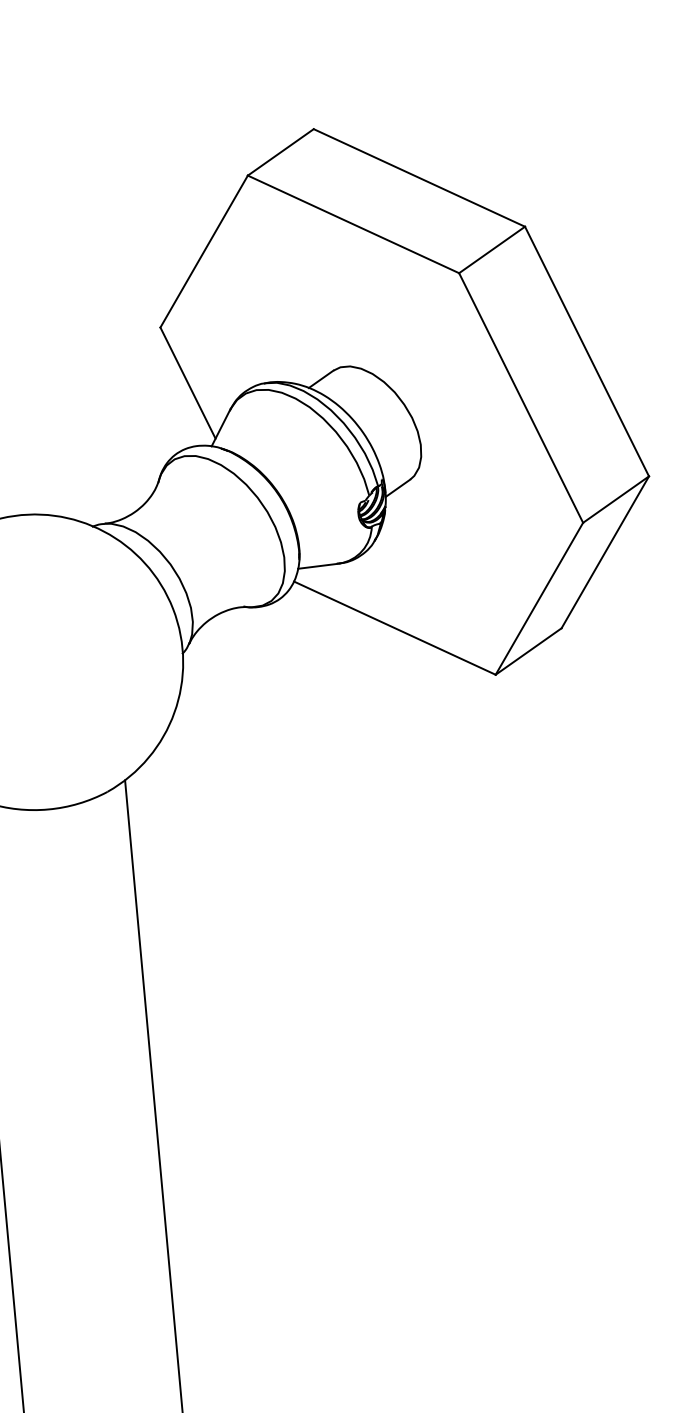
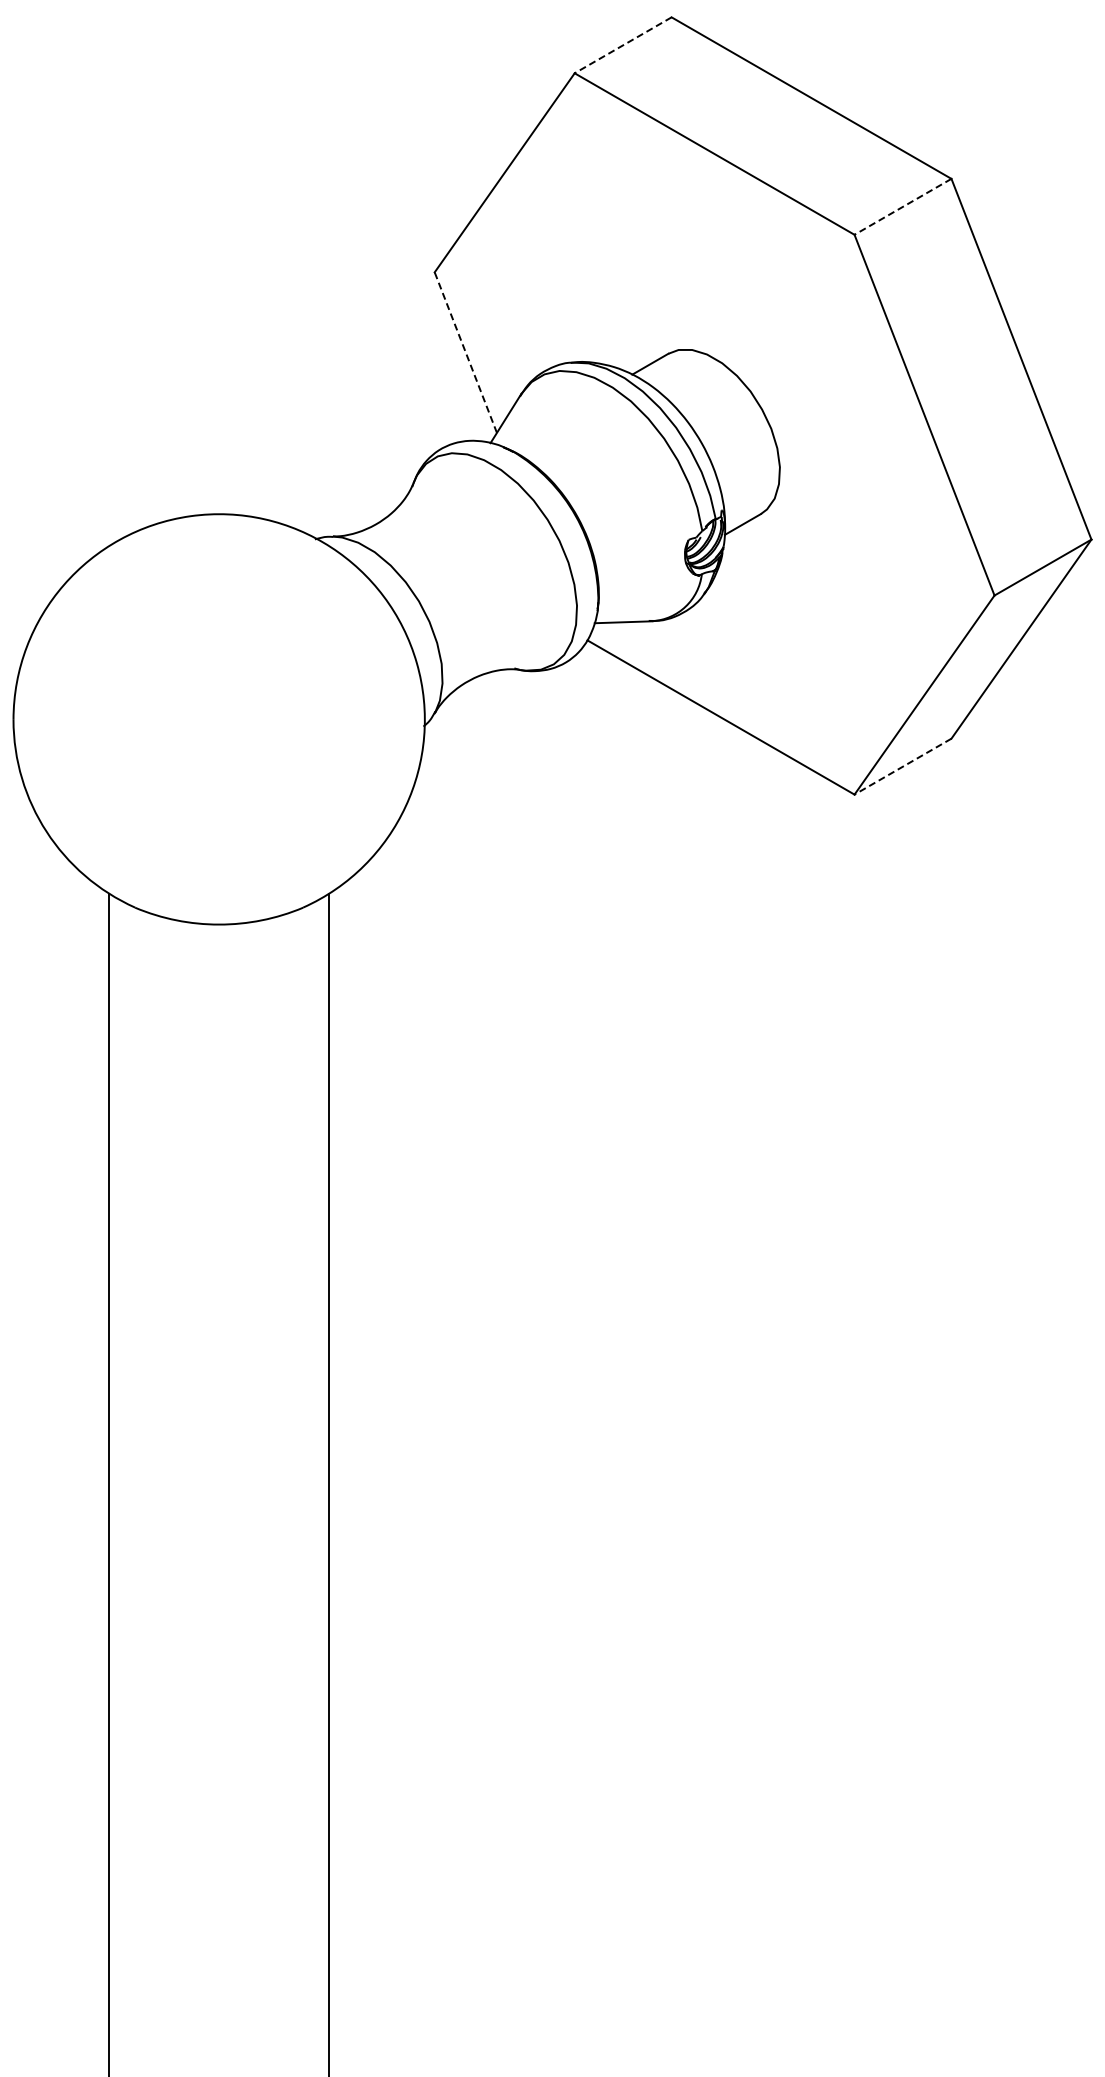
line: (281, 152) -> (623, 45), solid -> dashed
line: (492, 249) -> (903, 206), solid -> dashed
line: (187, 383) -> (465, 352), solid -> dashed
line: (528, 651) -> (903, 766), solid -> dashed

